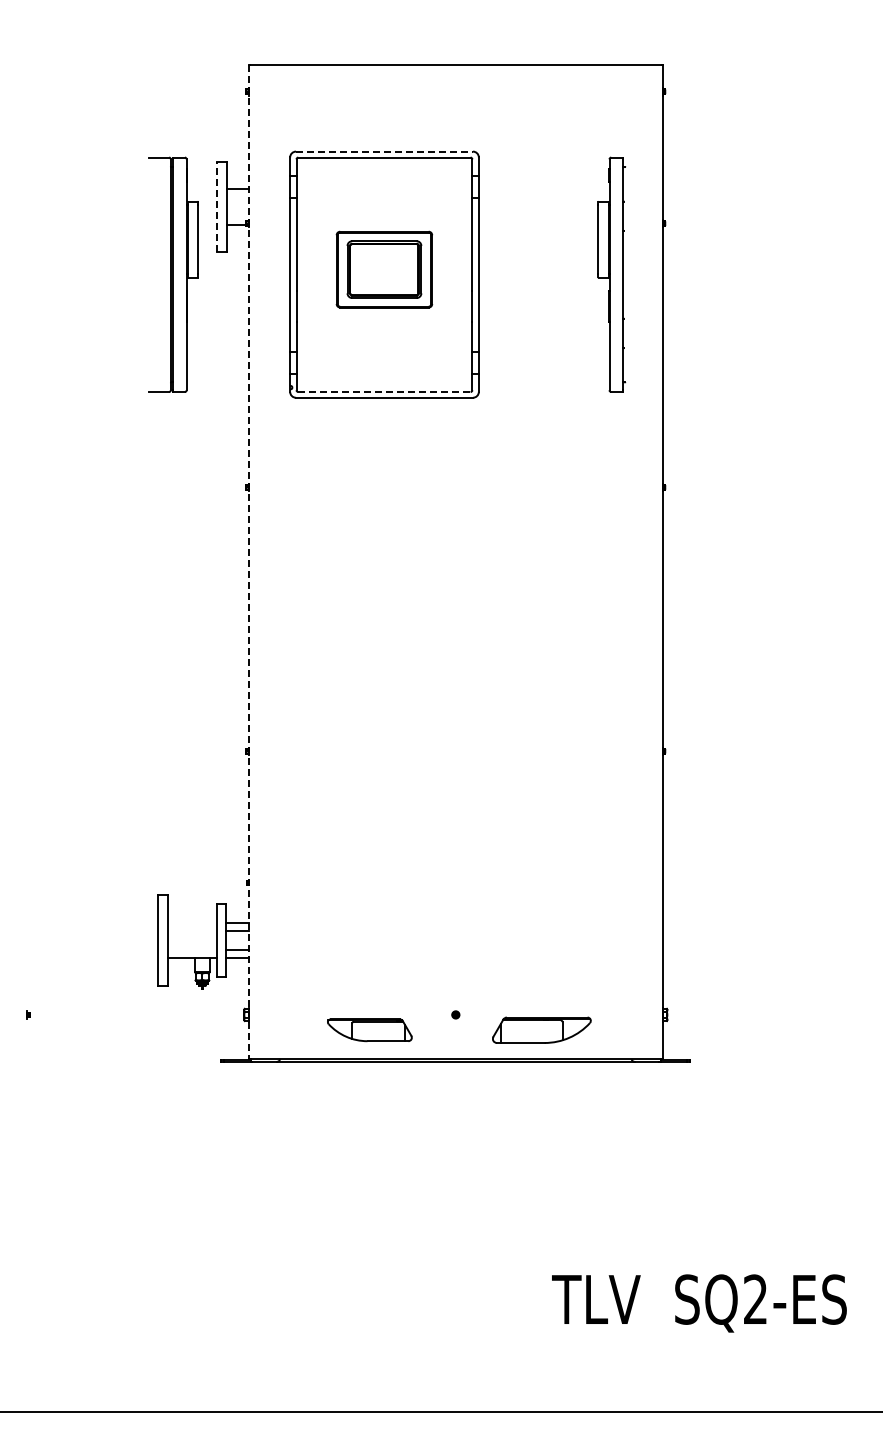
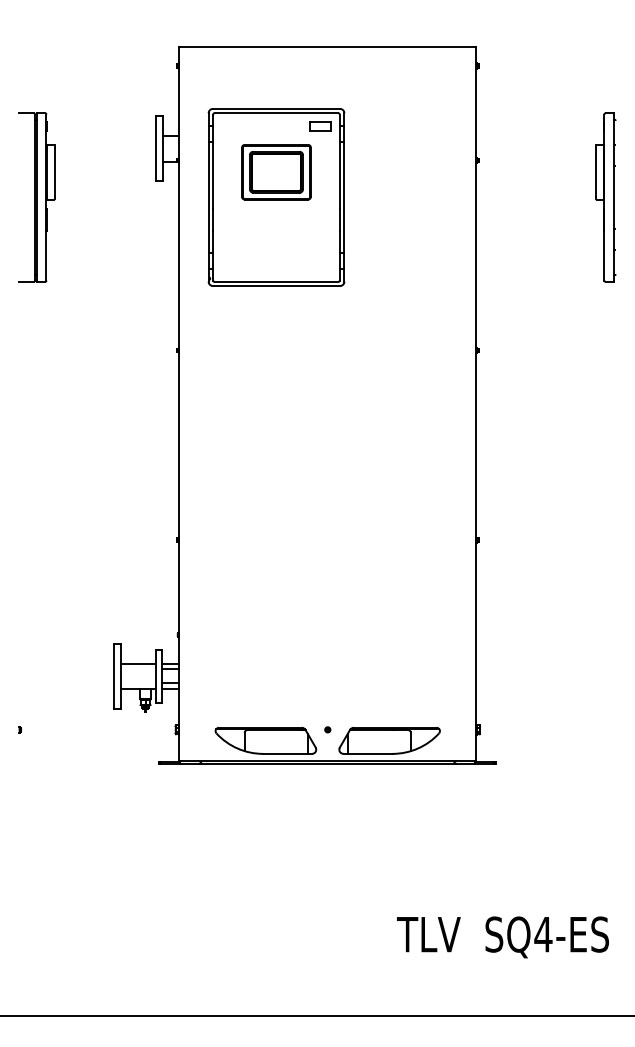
line: (384, 151) -> (276, 108), dashed -> solid
part: (445, 175) -> (320, 126), added
line: (217, 206) -> (156, 148), dashed -> solid
part: (384, 269) -> (276, 172), moved
part: (173, 274) -> (37, 197), moved
part: (611, 274) -> (605, 197), moved
line: (384, 392) -> (276, 282), dashed -> solid
line: (249, 562) -> (179, 404), dashed -> solid
line: (192, 922) -> (138, 663), added
part: (369, 1030) -> (265, 741), size x1.67
part: (541, 1030) -> (389, 741), size x1.43
text: (755, 1298) -> (543, 933), SQ2-ES -> SQ4-ES

